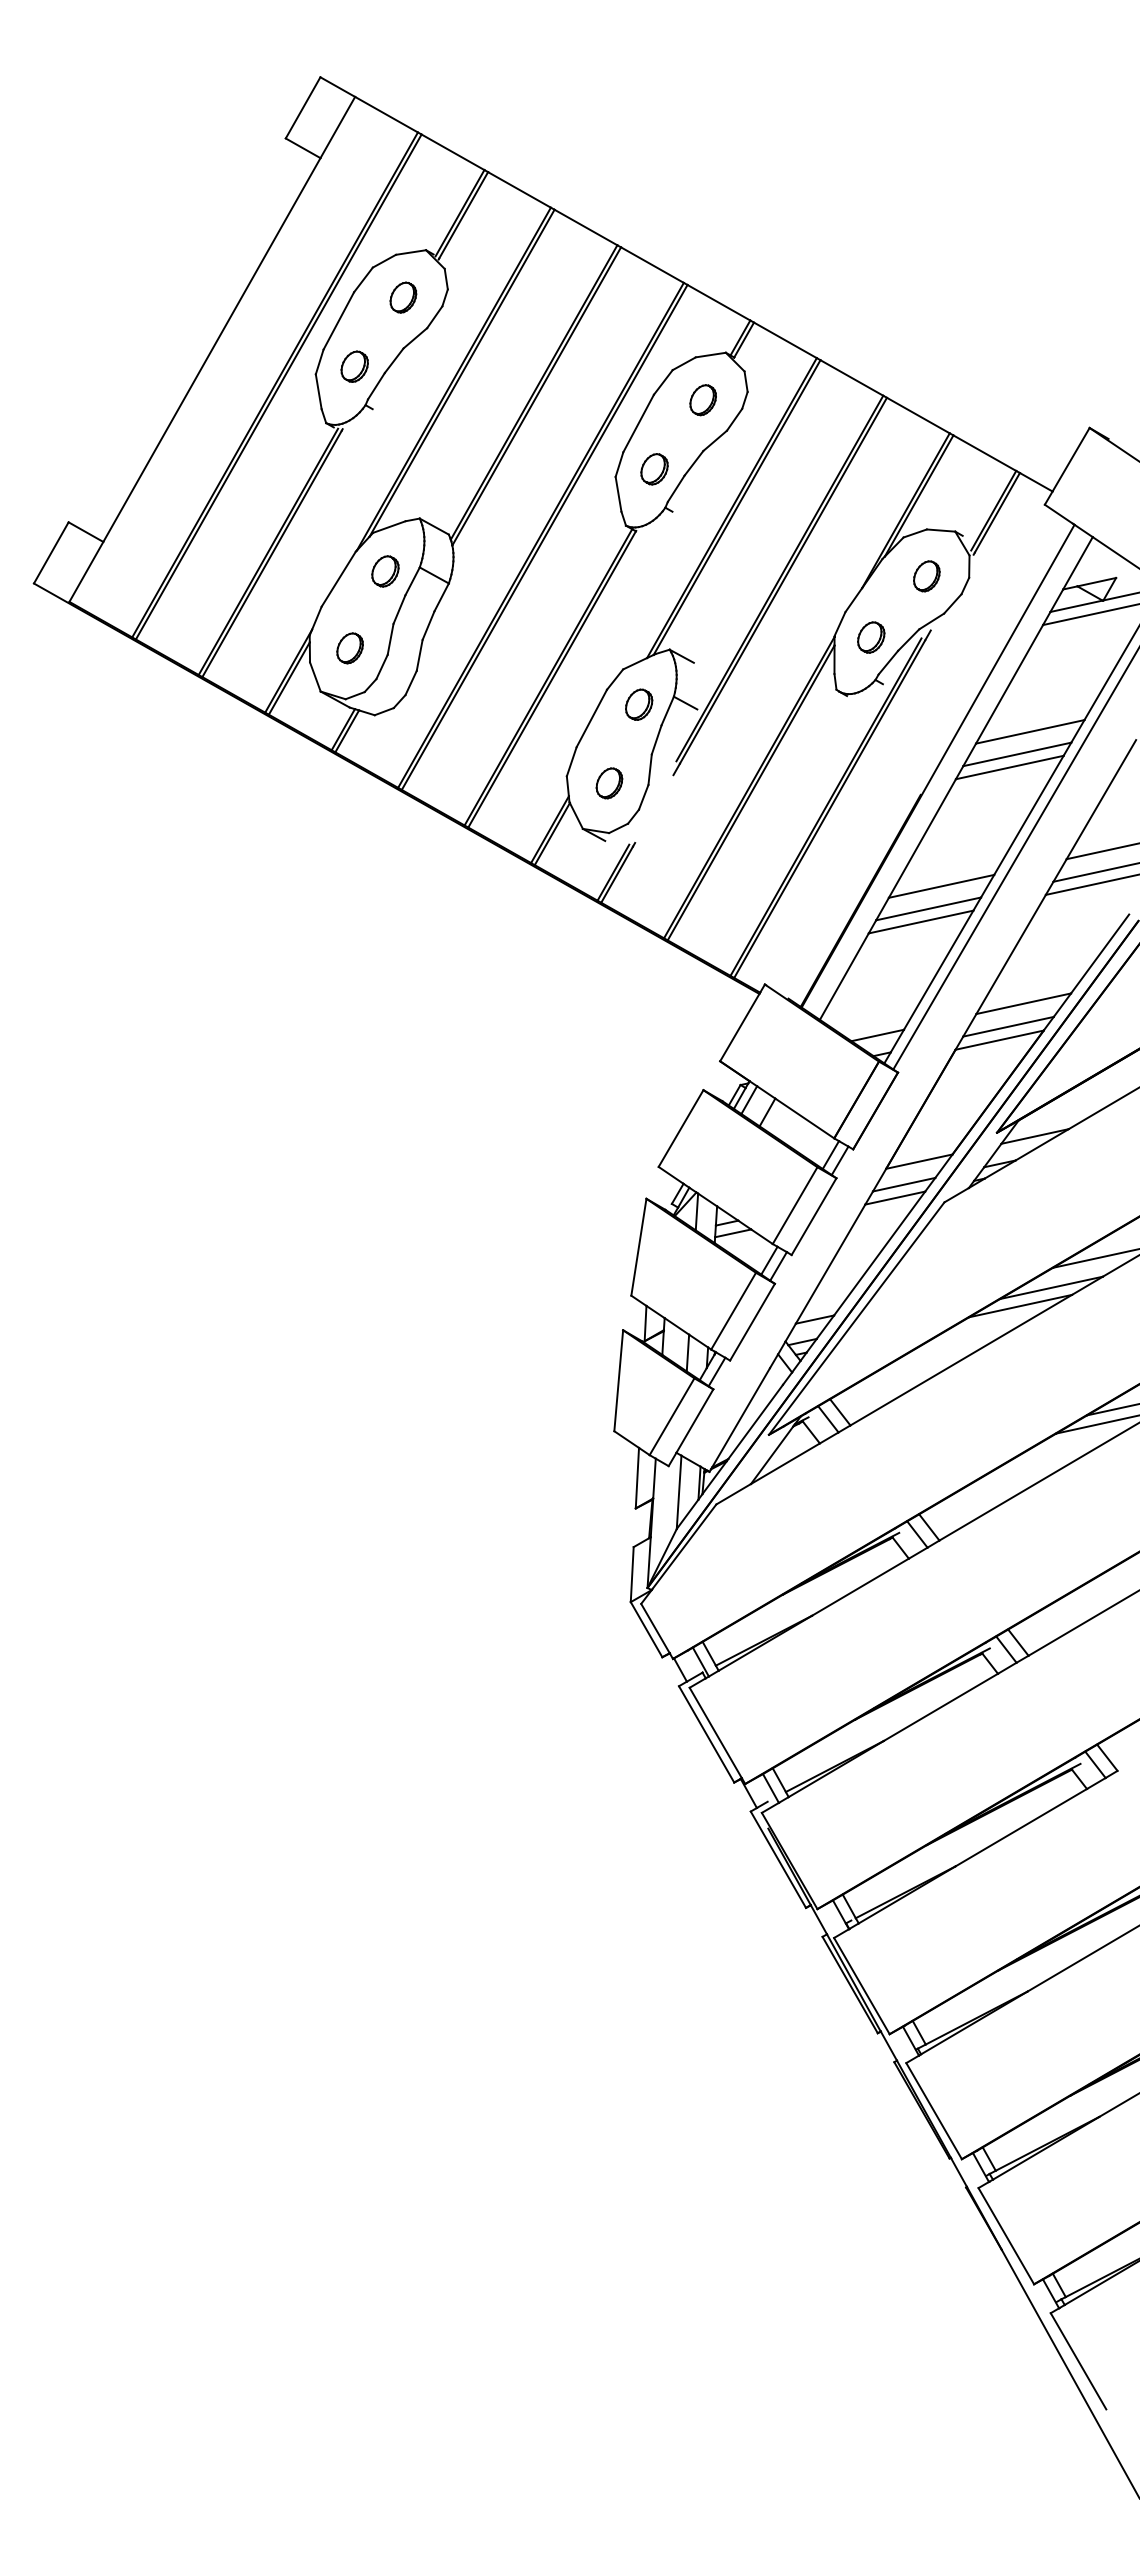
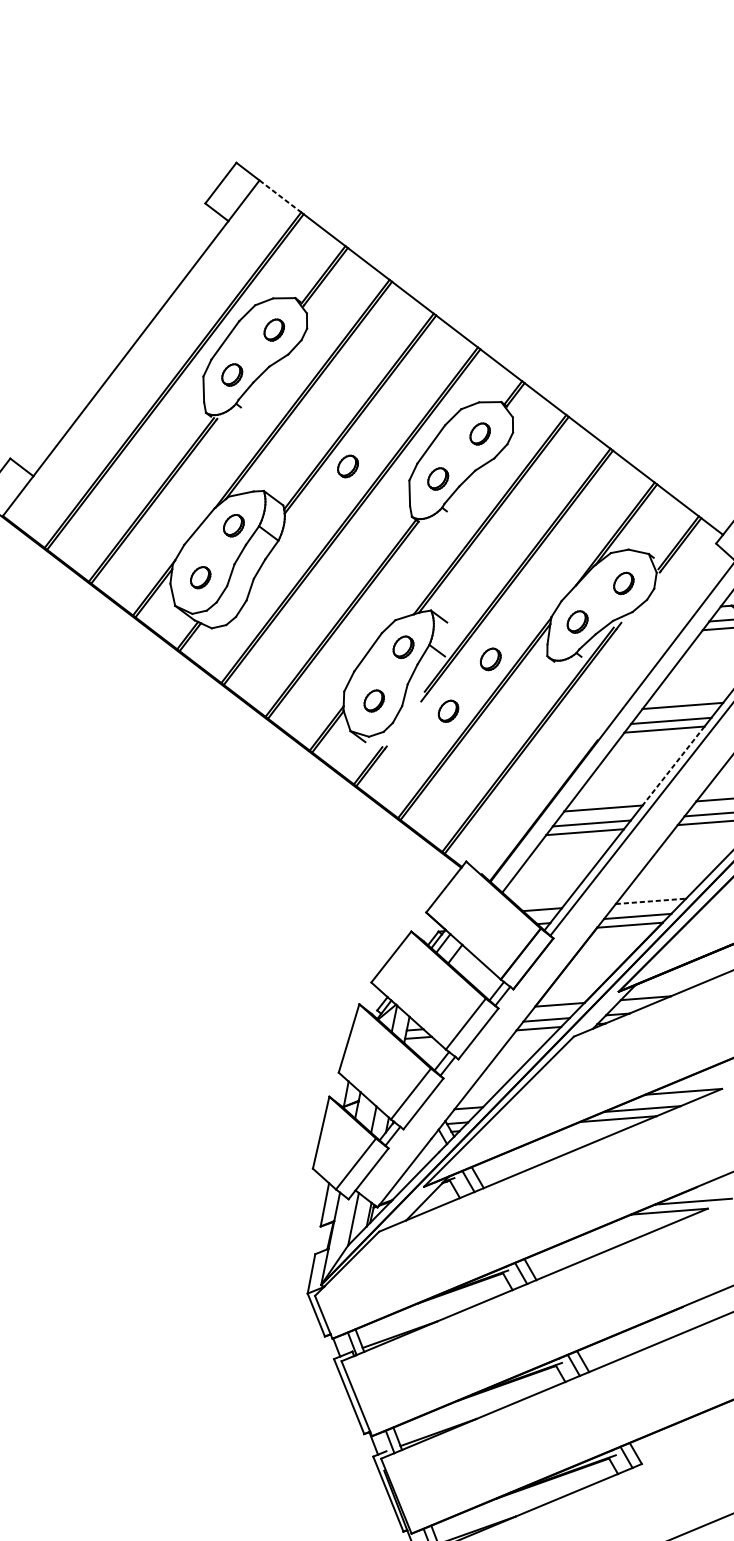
line: (386, 114) -> (280, 196), solid -> dashed
part: (529, 469) -> (348, 466), added
part: (760, 704) -> (491, 659), added
part: (712, 783) -> (448, 711), added
line: (1028, 815) -> (673, 766), solid -> dashed
line: (1024, 1003) -> (651, 901), solid -> dashed

